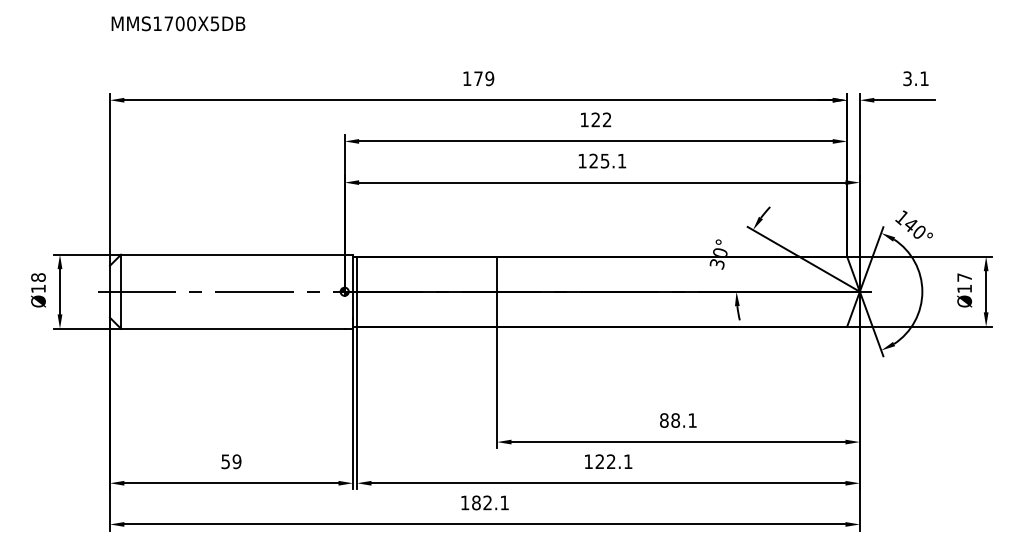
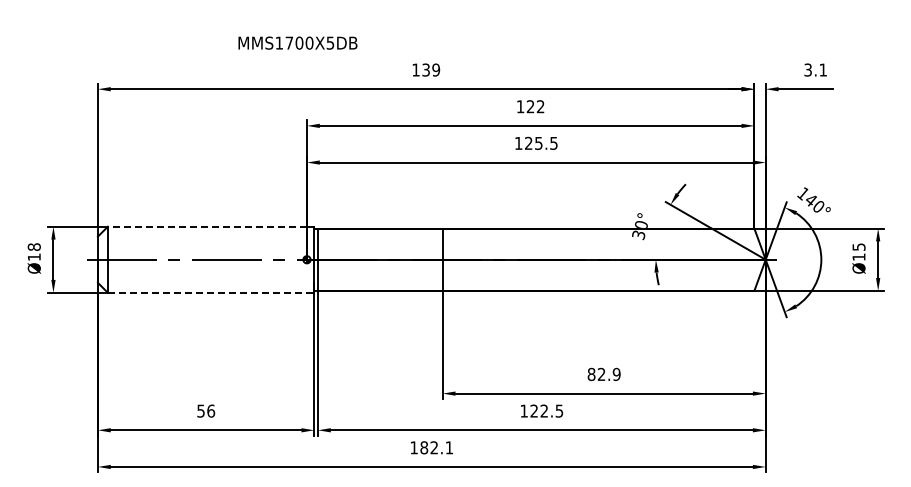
text: (177, 23) -> (297, 42), moved
text: (477, 78) -> (425, 69), 179 -> 139
text: (621, 161) -> (553, 143), 125.1 -> 125.5
line: (232, 254) -> (207, 226), solid -> dashed
text: (964, 276) -> (858, 246), Ø17 -> Ø15
line: (232, 328) -> (207, 292), solid -> dashed
text: (683, 420) -> (608, 374), 88.1 -> 82.9
text: (237, 461) -> (211, 410), 59 -> 56
text: (628, 461) -> (559, 410), 122.1 -> 122.5

